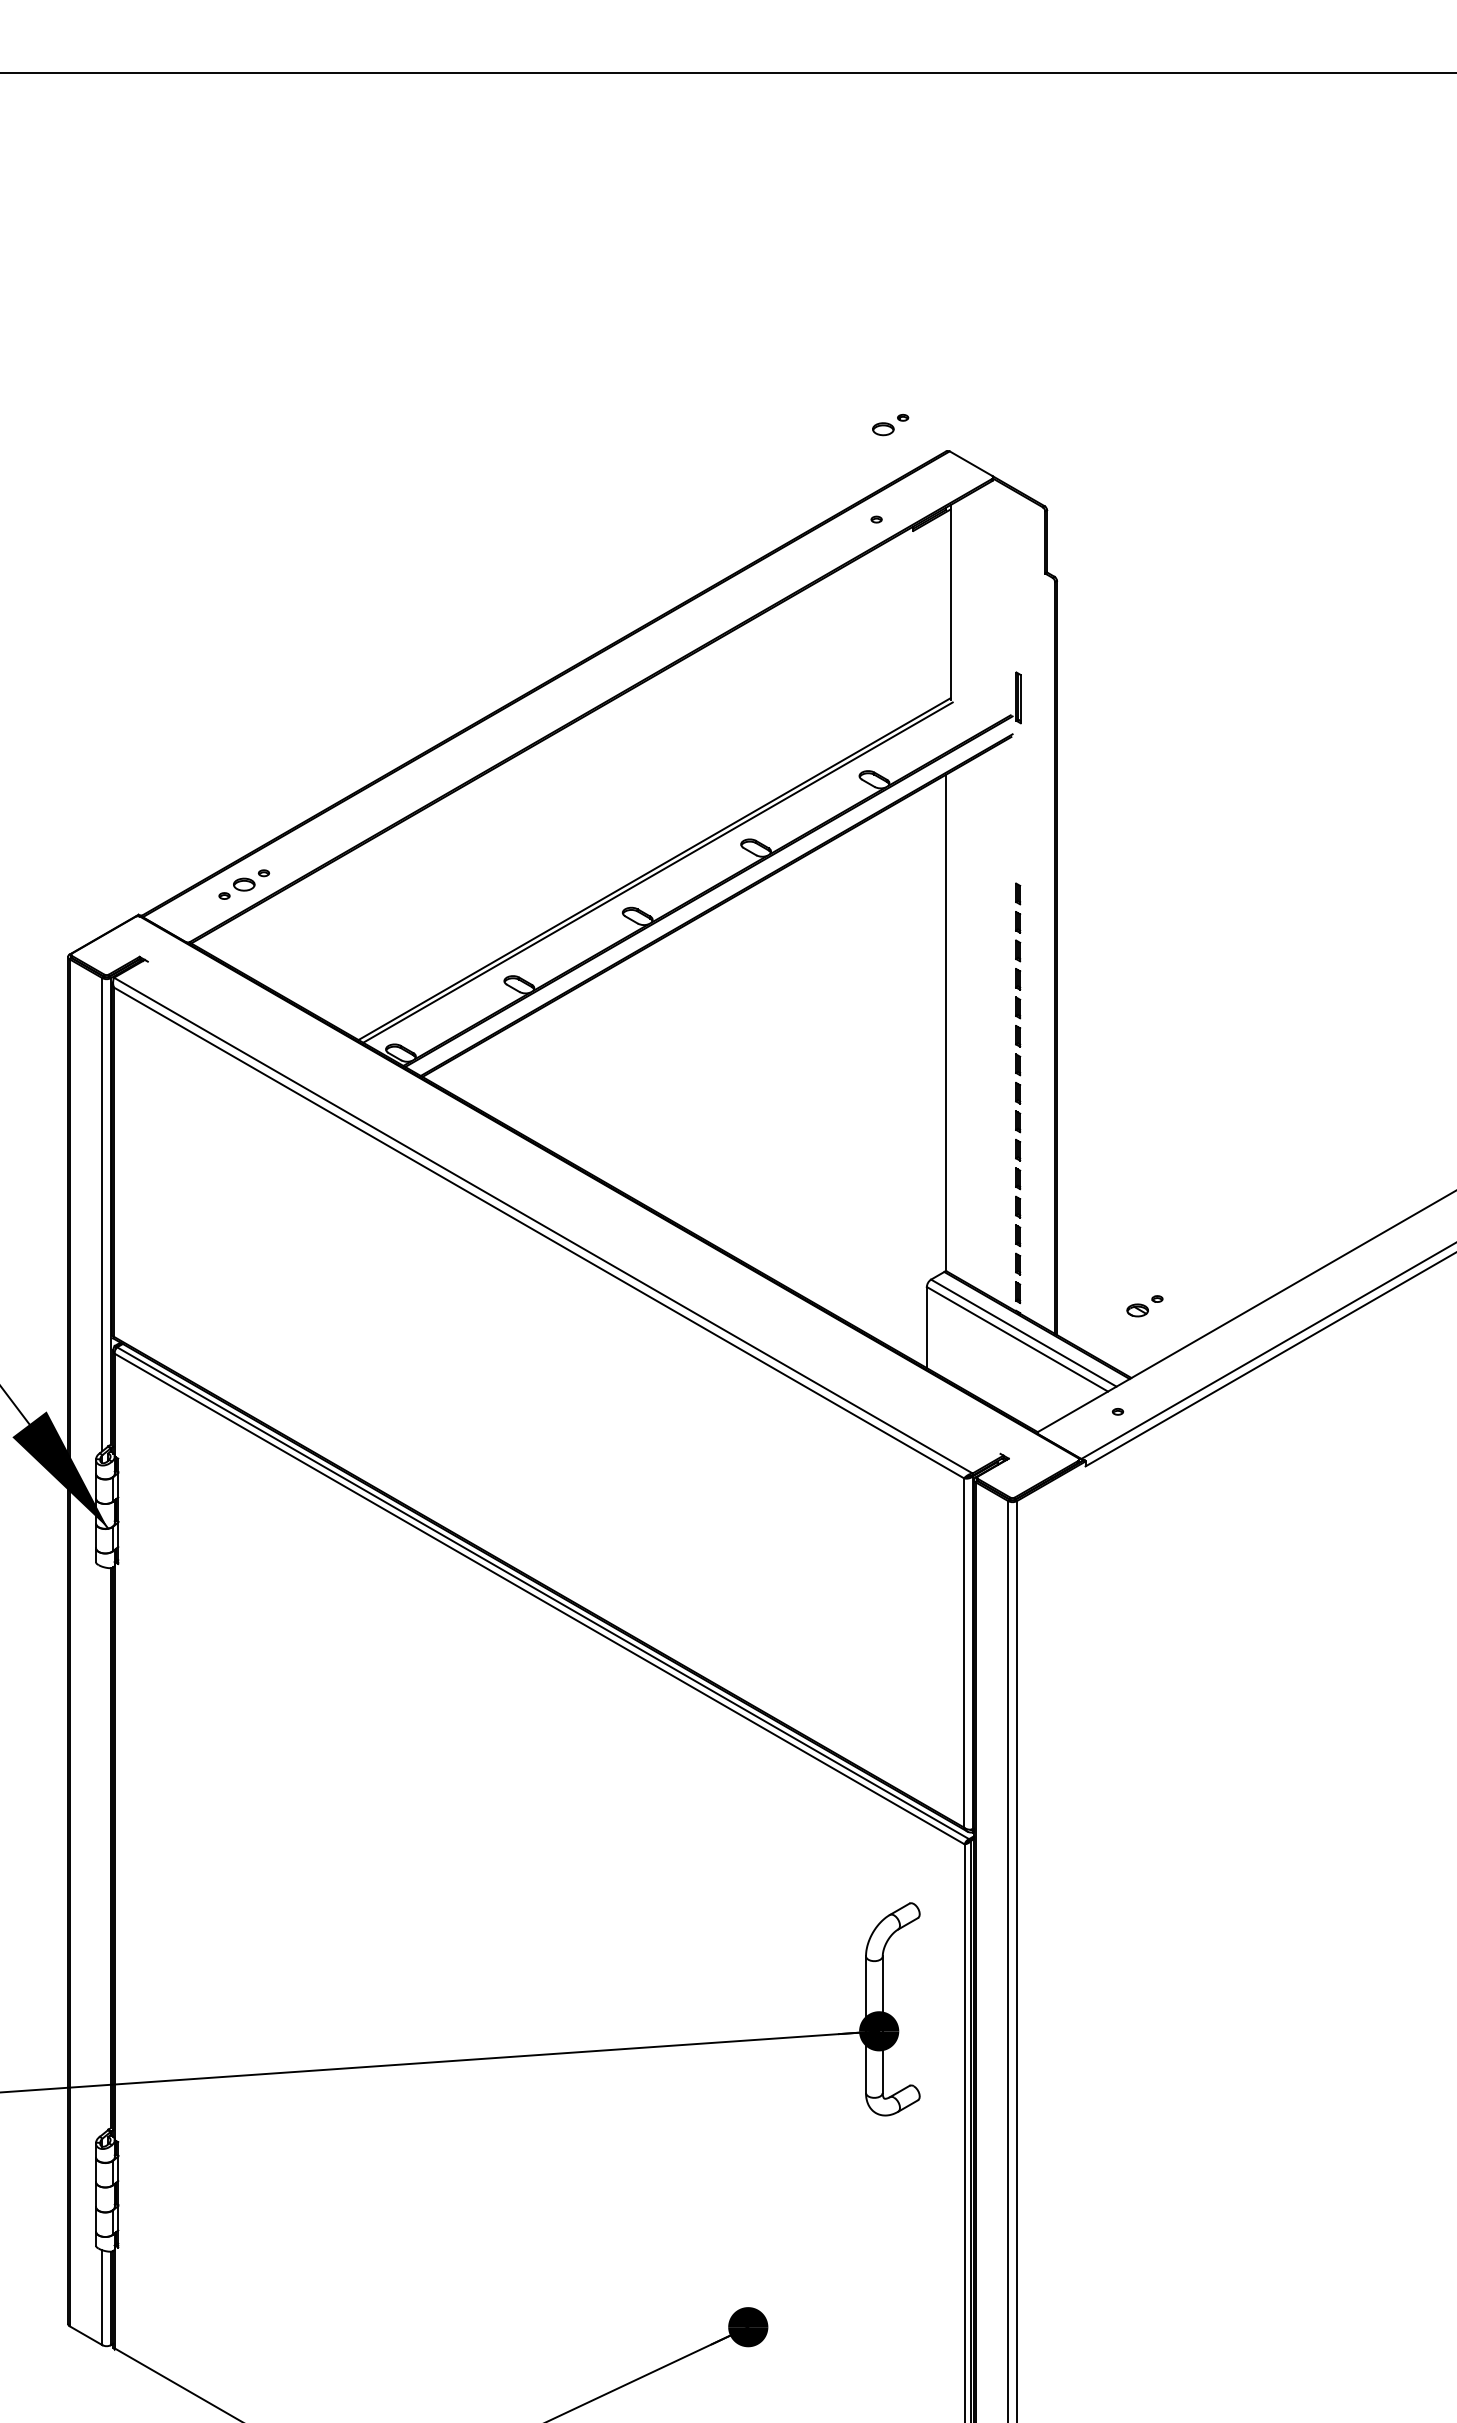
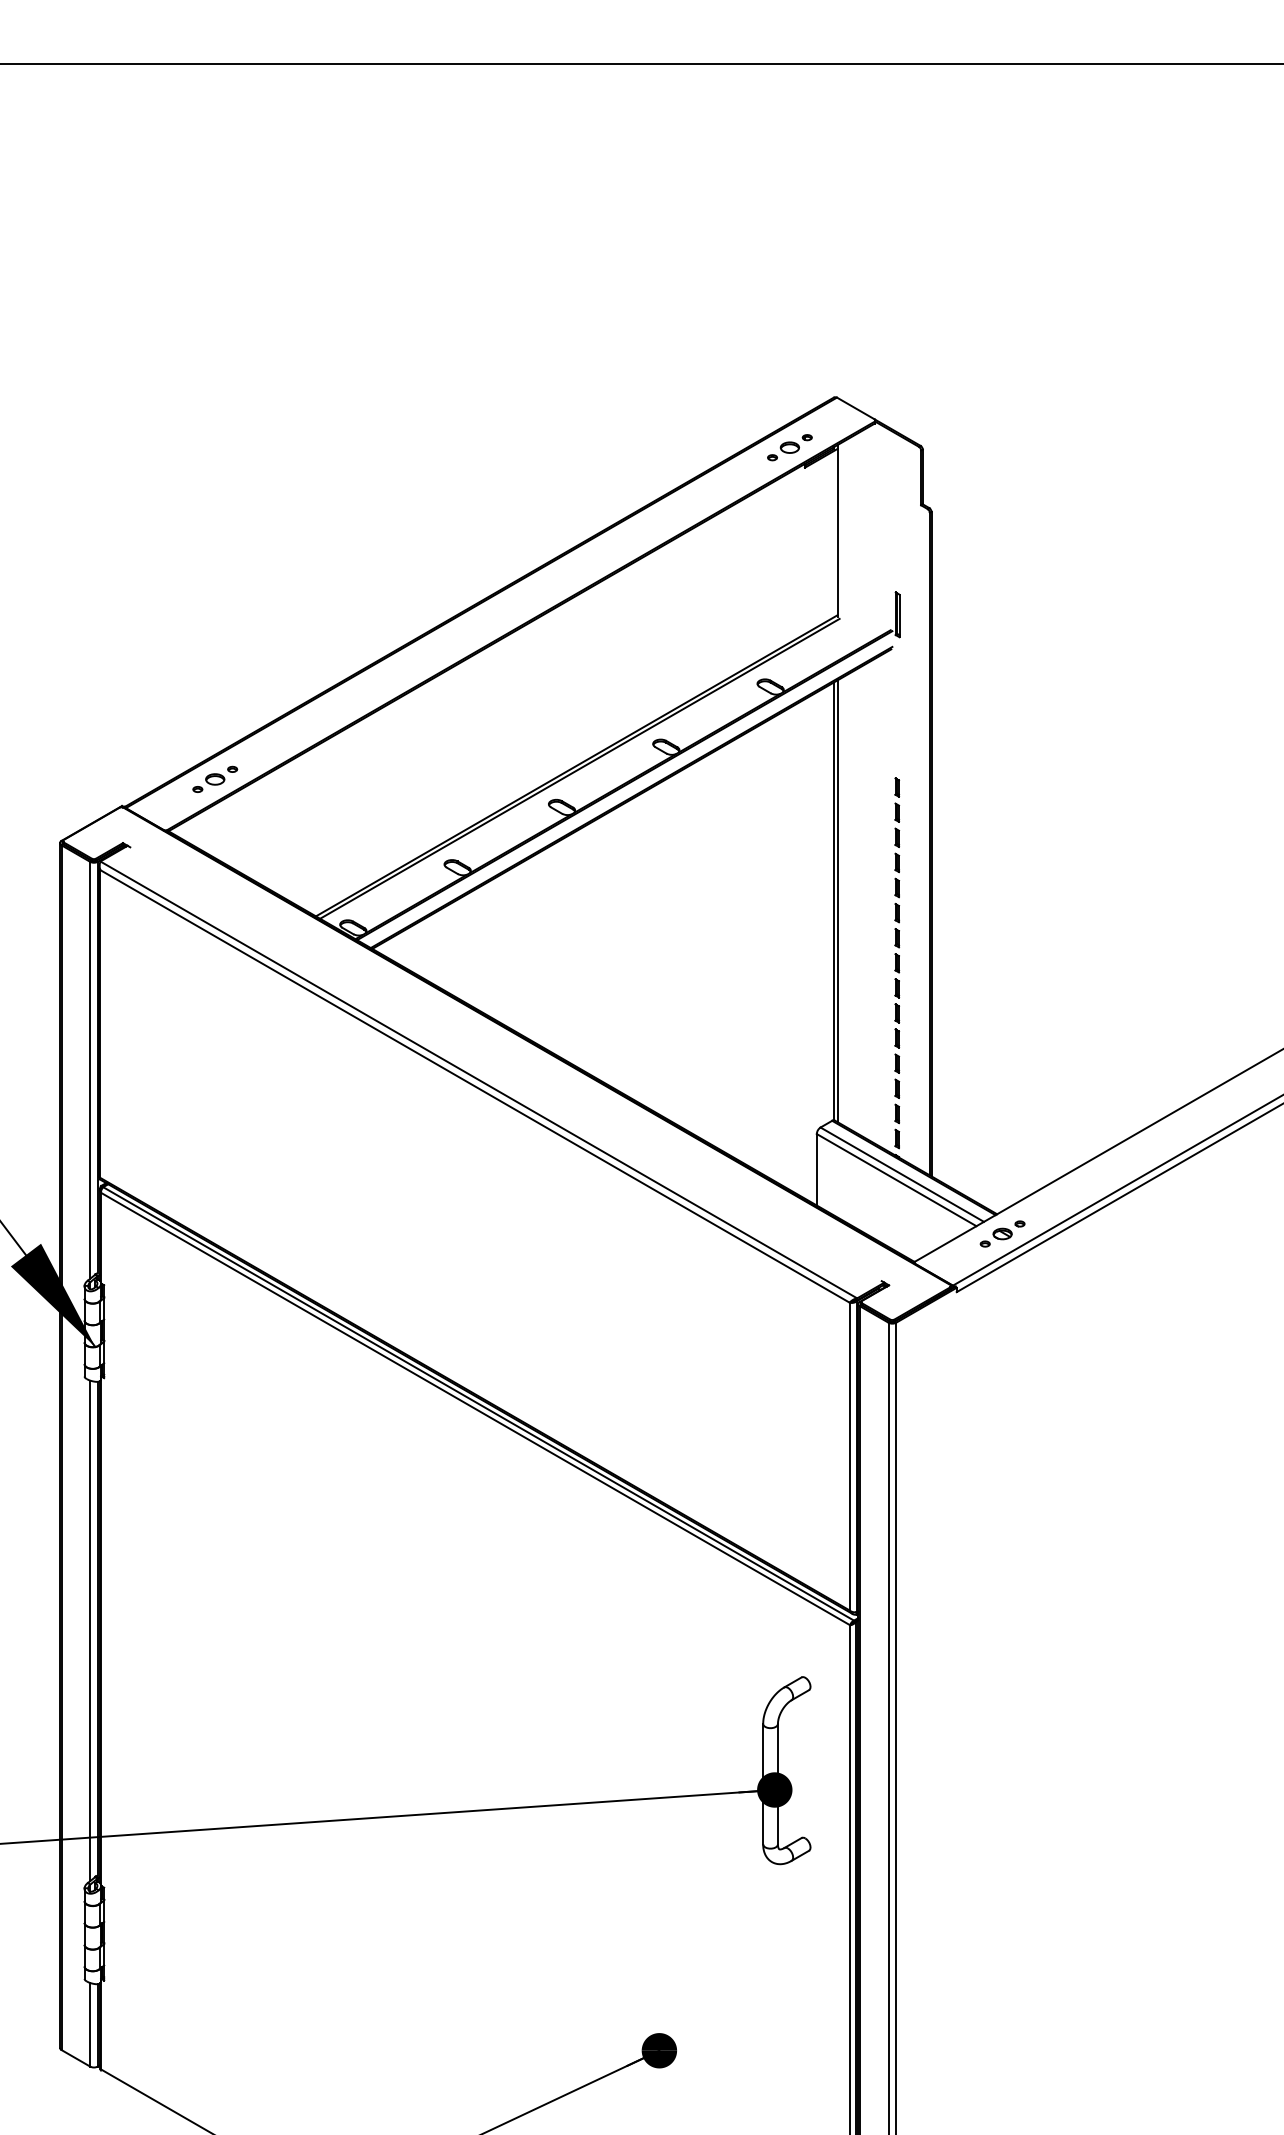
part: (890, 425) -> (796, 444), moved
line: (950, 1022) -> (837, 900), added
part: (1144, 1306) -> (1008, 1230), moved
line: (102, 1850) -> (90, 1630), added

